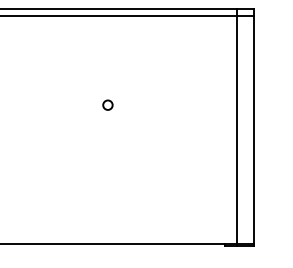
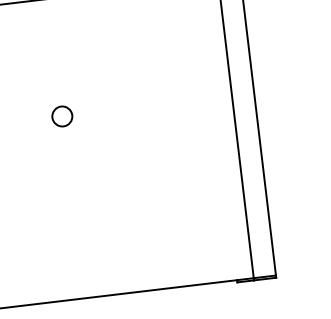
circle: (107, 104) -> (61, 115), size x1.6

